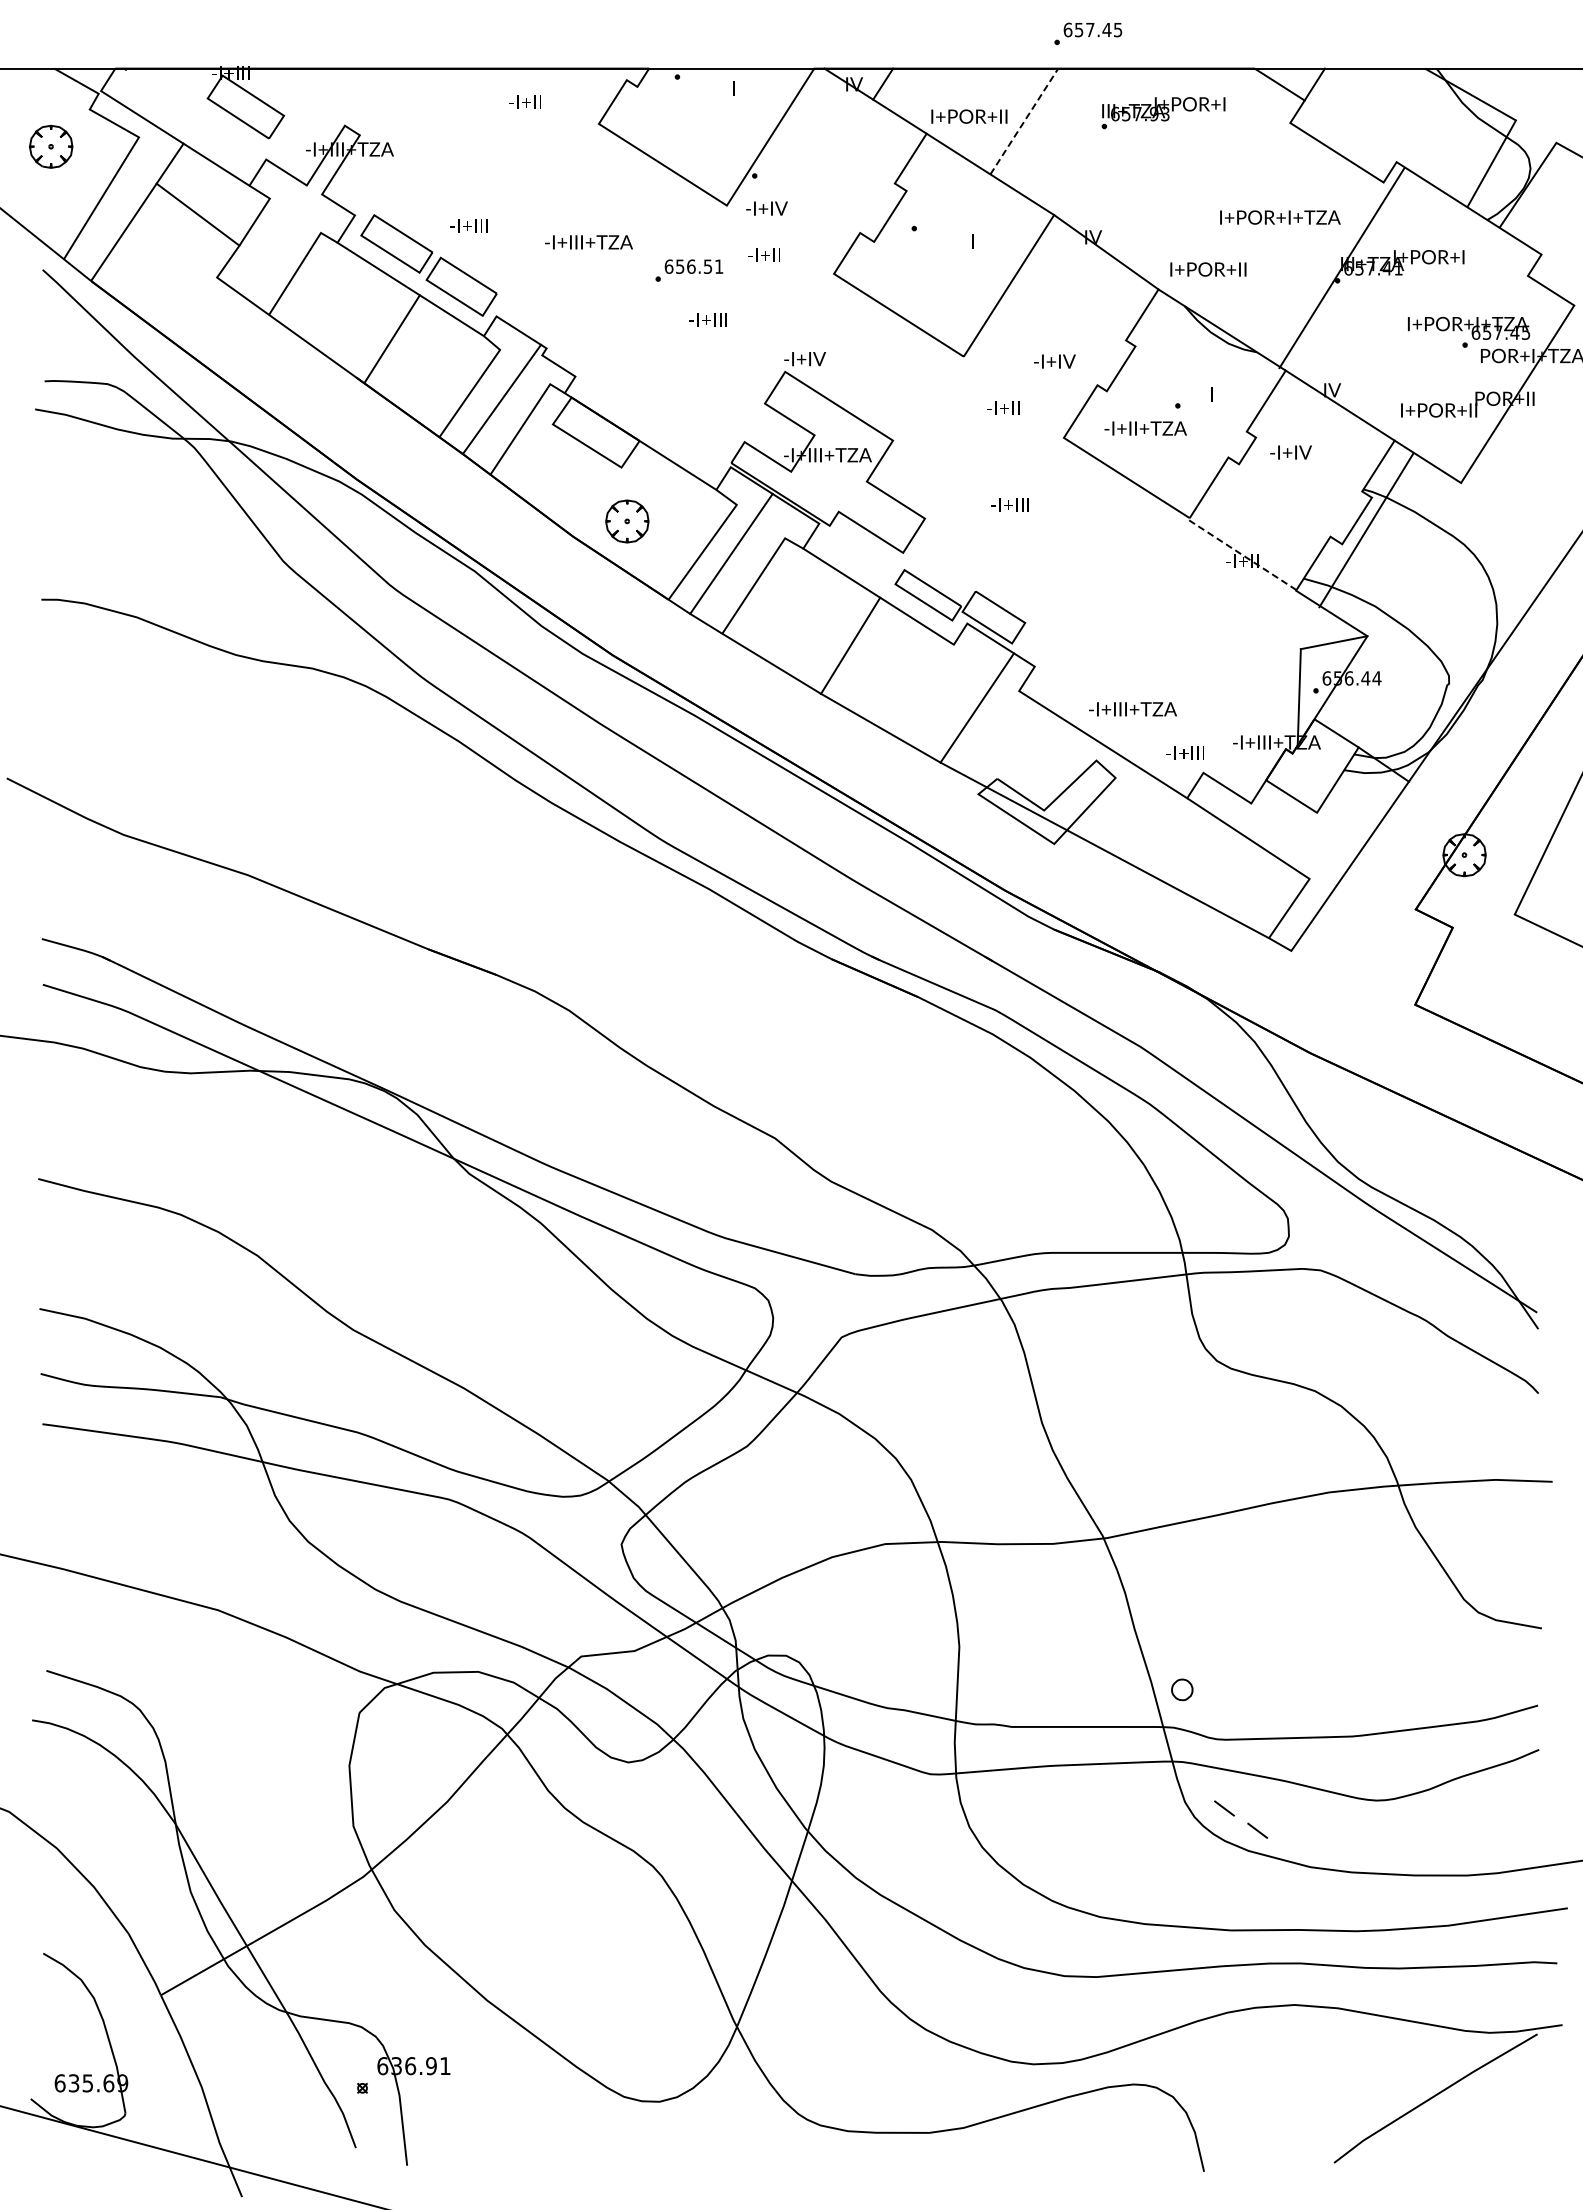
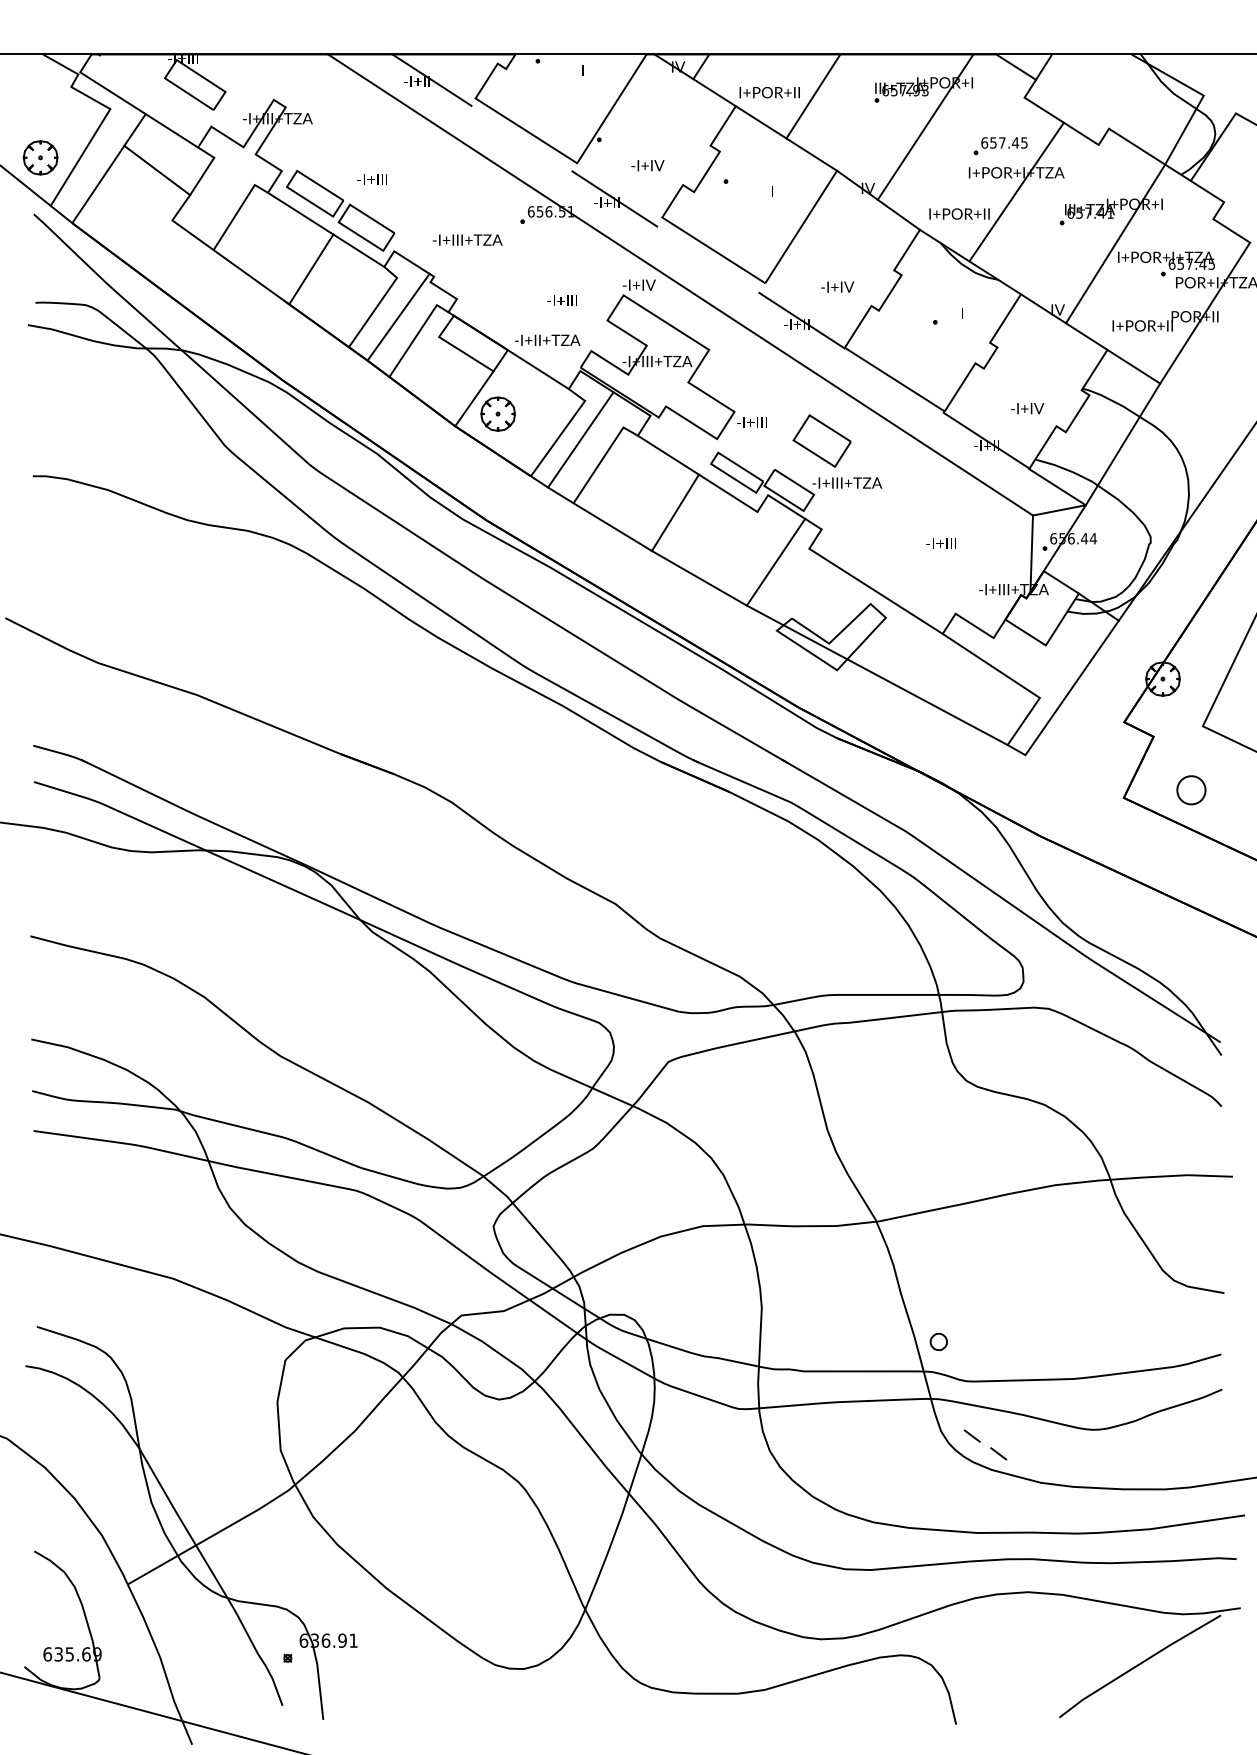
part: (1088, 33) -> (1000, 145), moved
line: (543, 100) -> (431, 79), added
line: (1024, 121) -> (813, 96), dashed -> solid
part: (51, 146) -> (40, 157), moved
line: (1165, 159) -> (925, 126), added
text: (766, 208) -> (647, 165), moved
line: (1279, 241) -> (1016, 191), added
text: (588, 242) -> (467, 240), moved
line: (773, 250) -> (614, 198), added
line: (1341, 268) -> (1115, 244), moved
text: (707, 319) -> (561, 300), moved
line: (856, 358) -> (680, 284), added
line: (1009, 403) -> (801, 320), added
text: (1145, 428) -> (547, 340), moved
text: (1290, 452) -> (1027, 408), moved
line: (597, 501) -> (474, 398), added
text: (1009, 504) -> (751, 422), moved
line: (1366, 530) -> (1123, 444), moved
line: (1242, 554) -> (986, 440), dashed -> solid
part: (1035, 555) -> (822, 441), added
text: (1132, 709) -> (846, 483), moved
text: (1184, 752) -> (940, 542), moved
part: (1500, 994) -> (1191, 789), added

